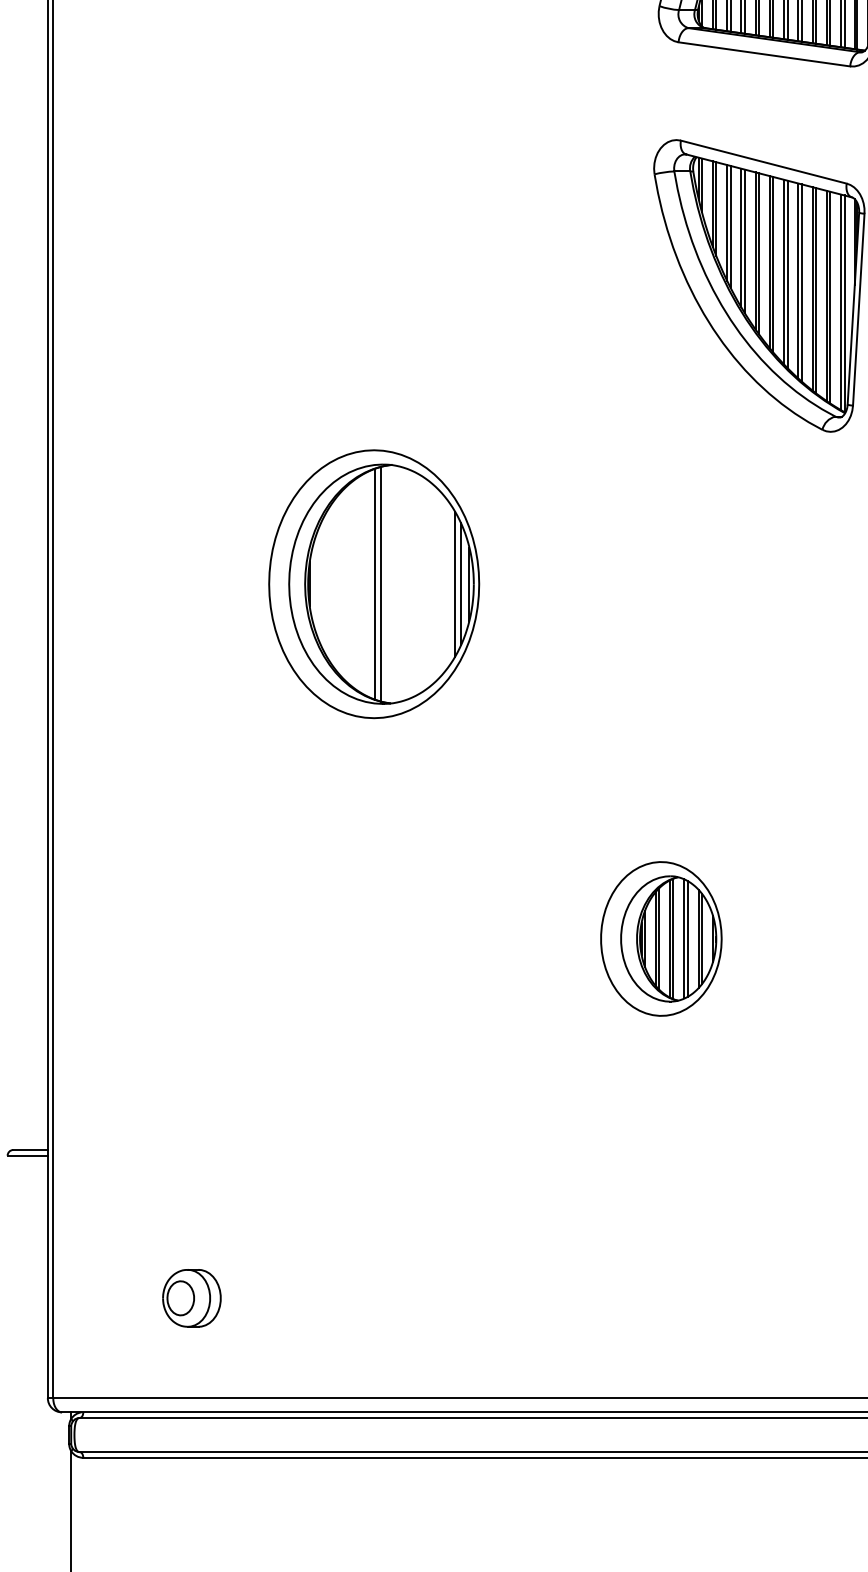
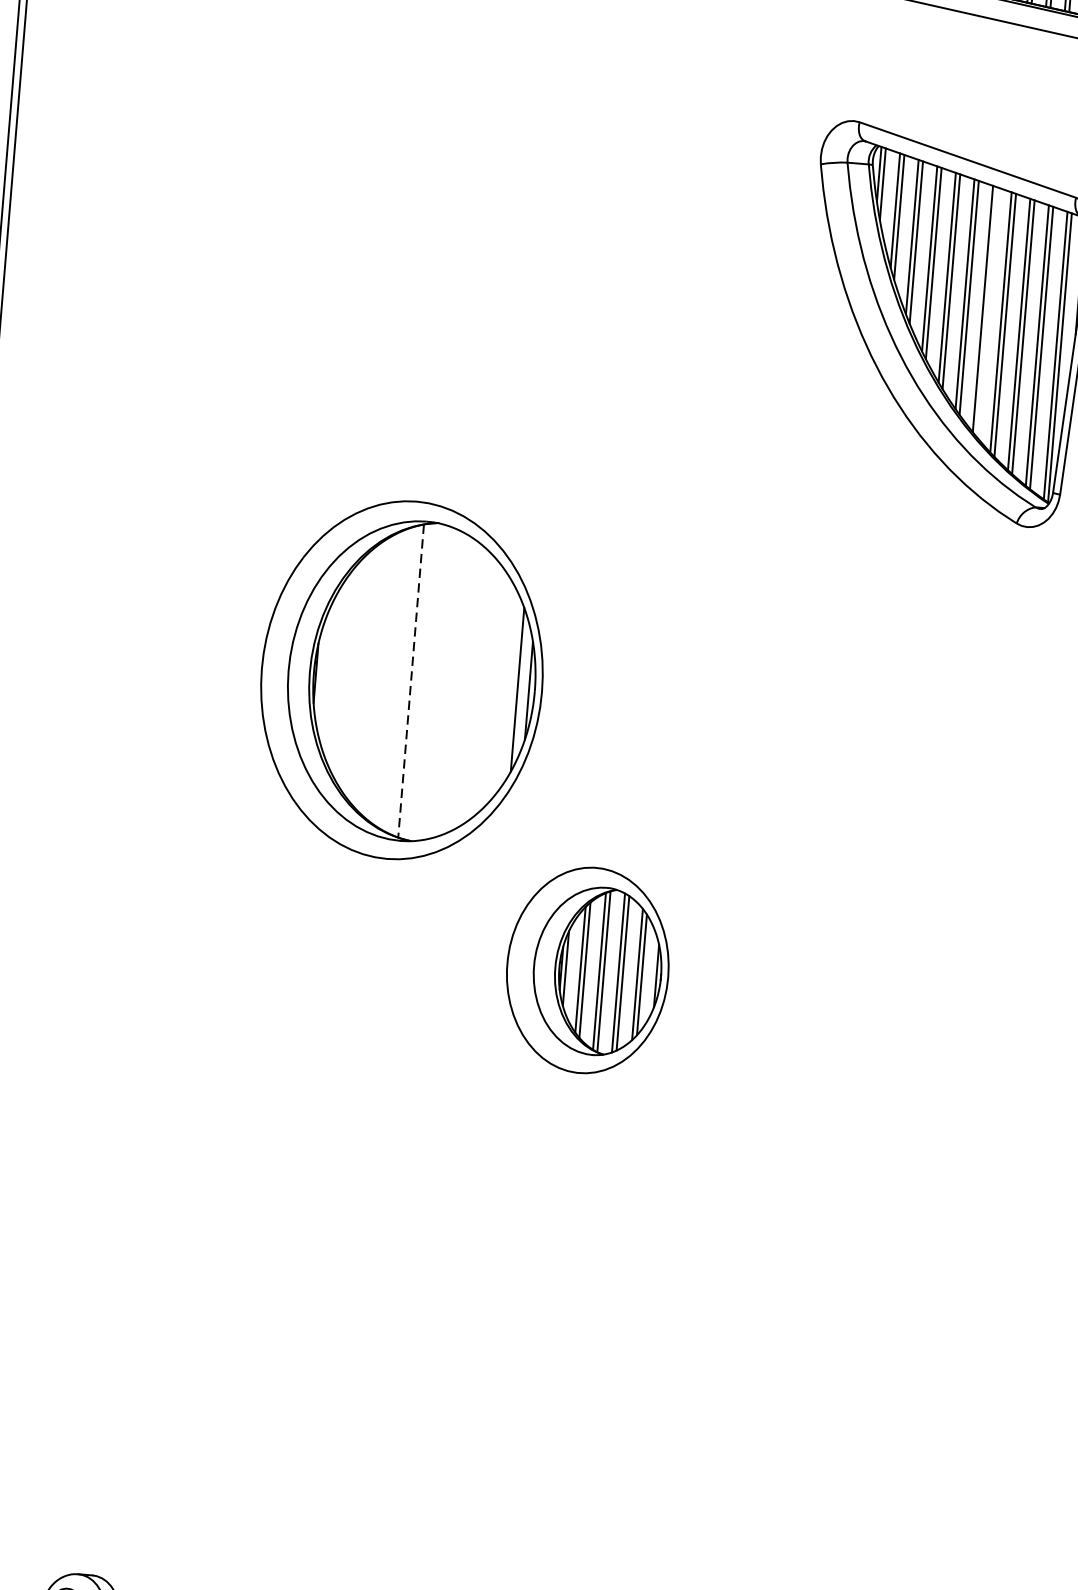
line: (787, 273) -> (987, 311), removed
line: (375, 583) -> (403, 679), removed
line: (455, 583) -> (510, 688), removed
line: (381, 584) -> (411, 681), solid -> dashed
part: (661, 938) -> (588, 969), moved

